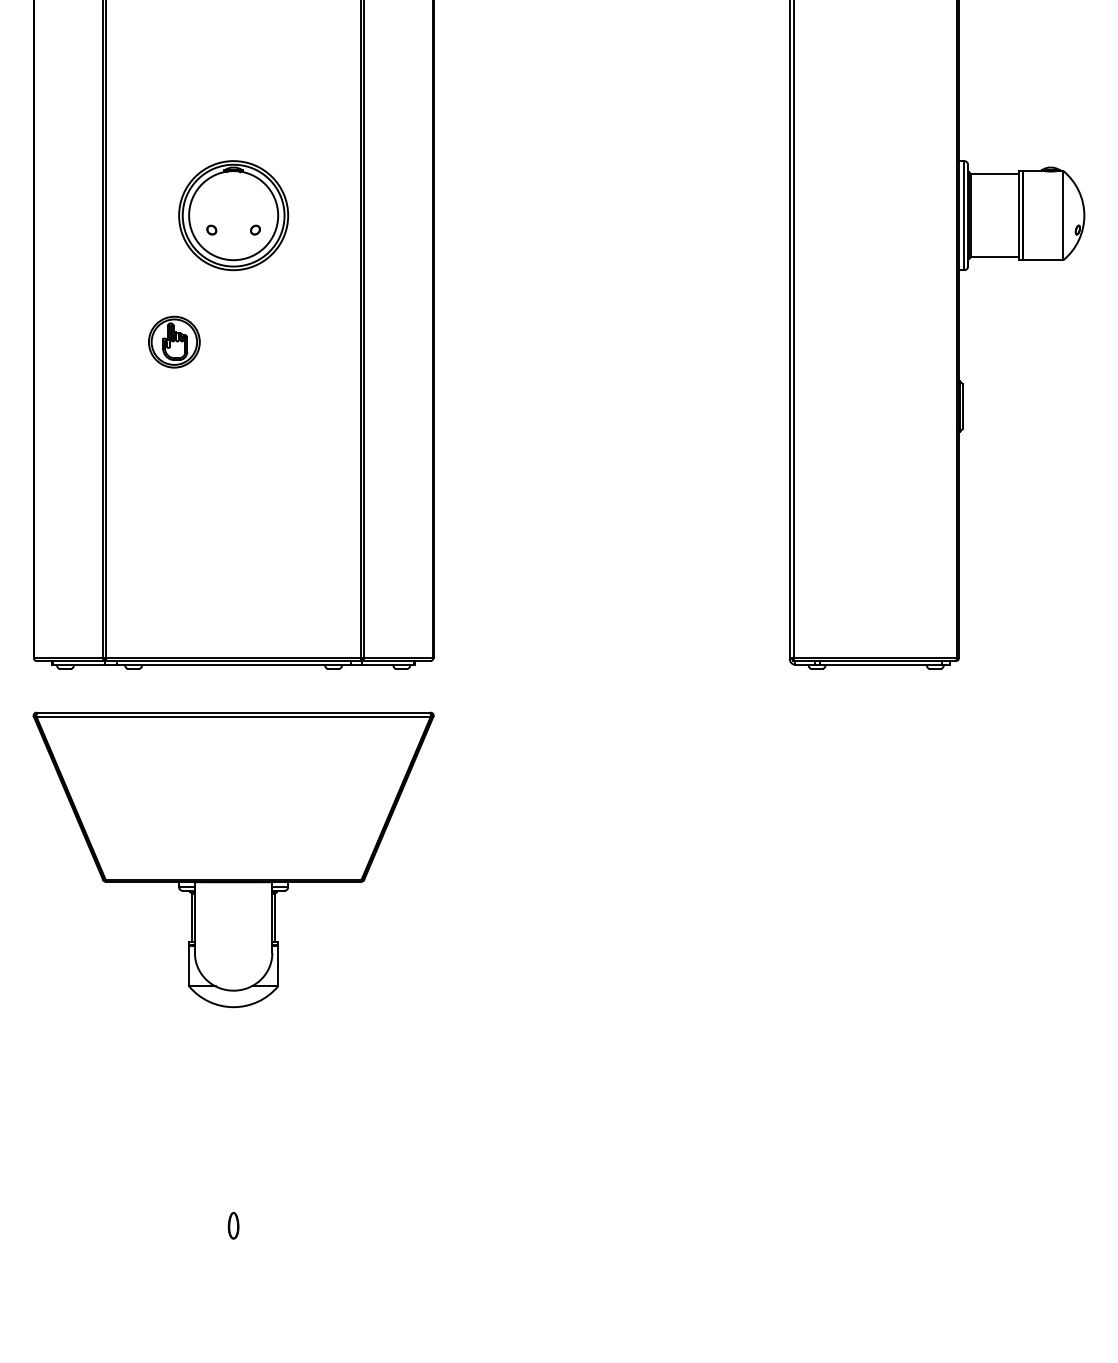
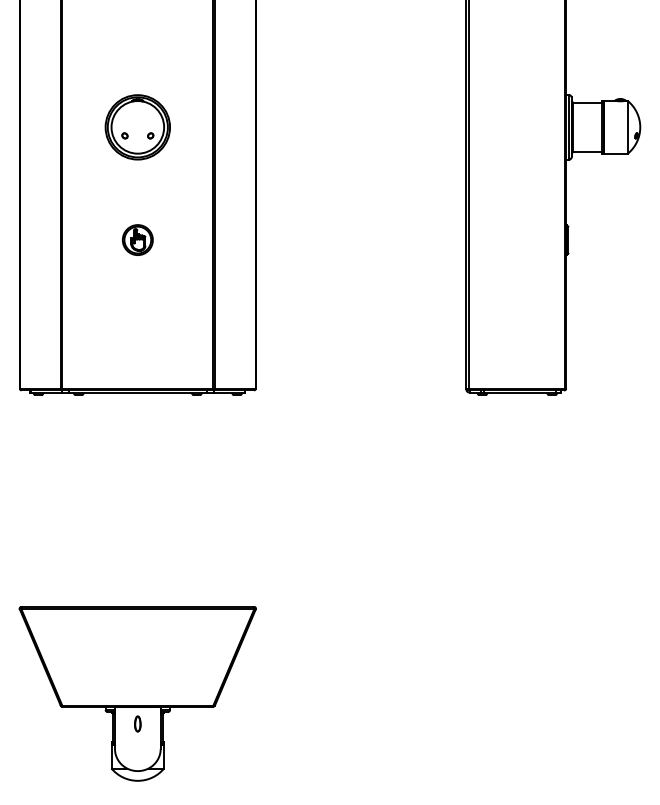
part: (173, 341) -> (137, 239), moved
part: (233, 859) -> (137, 693), moved

